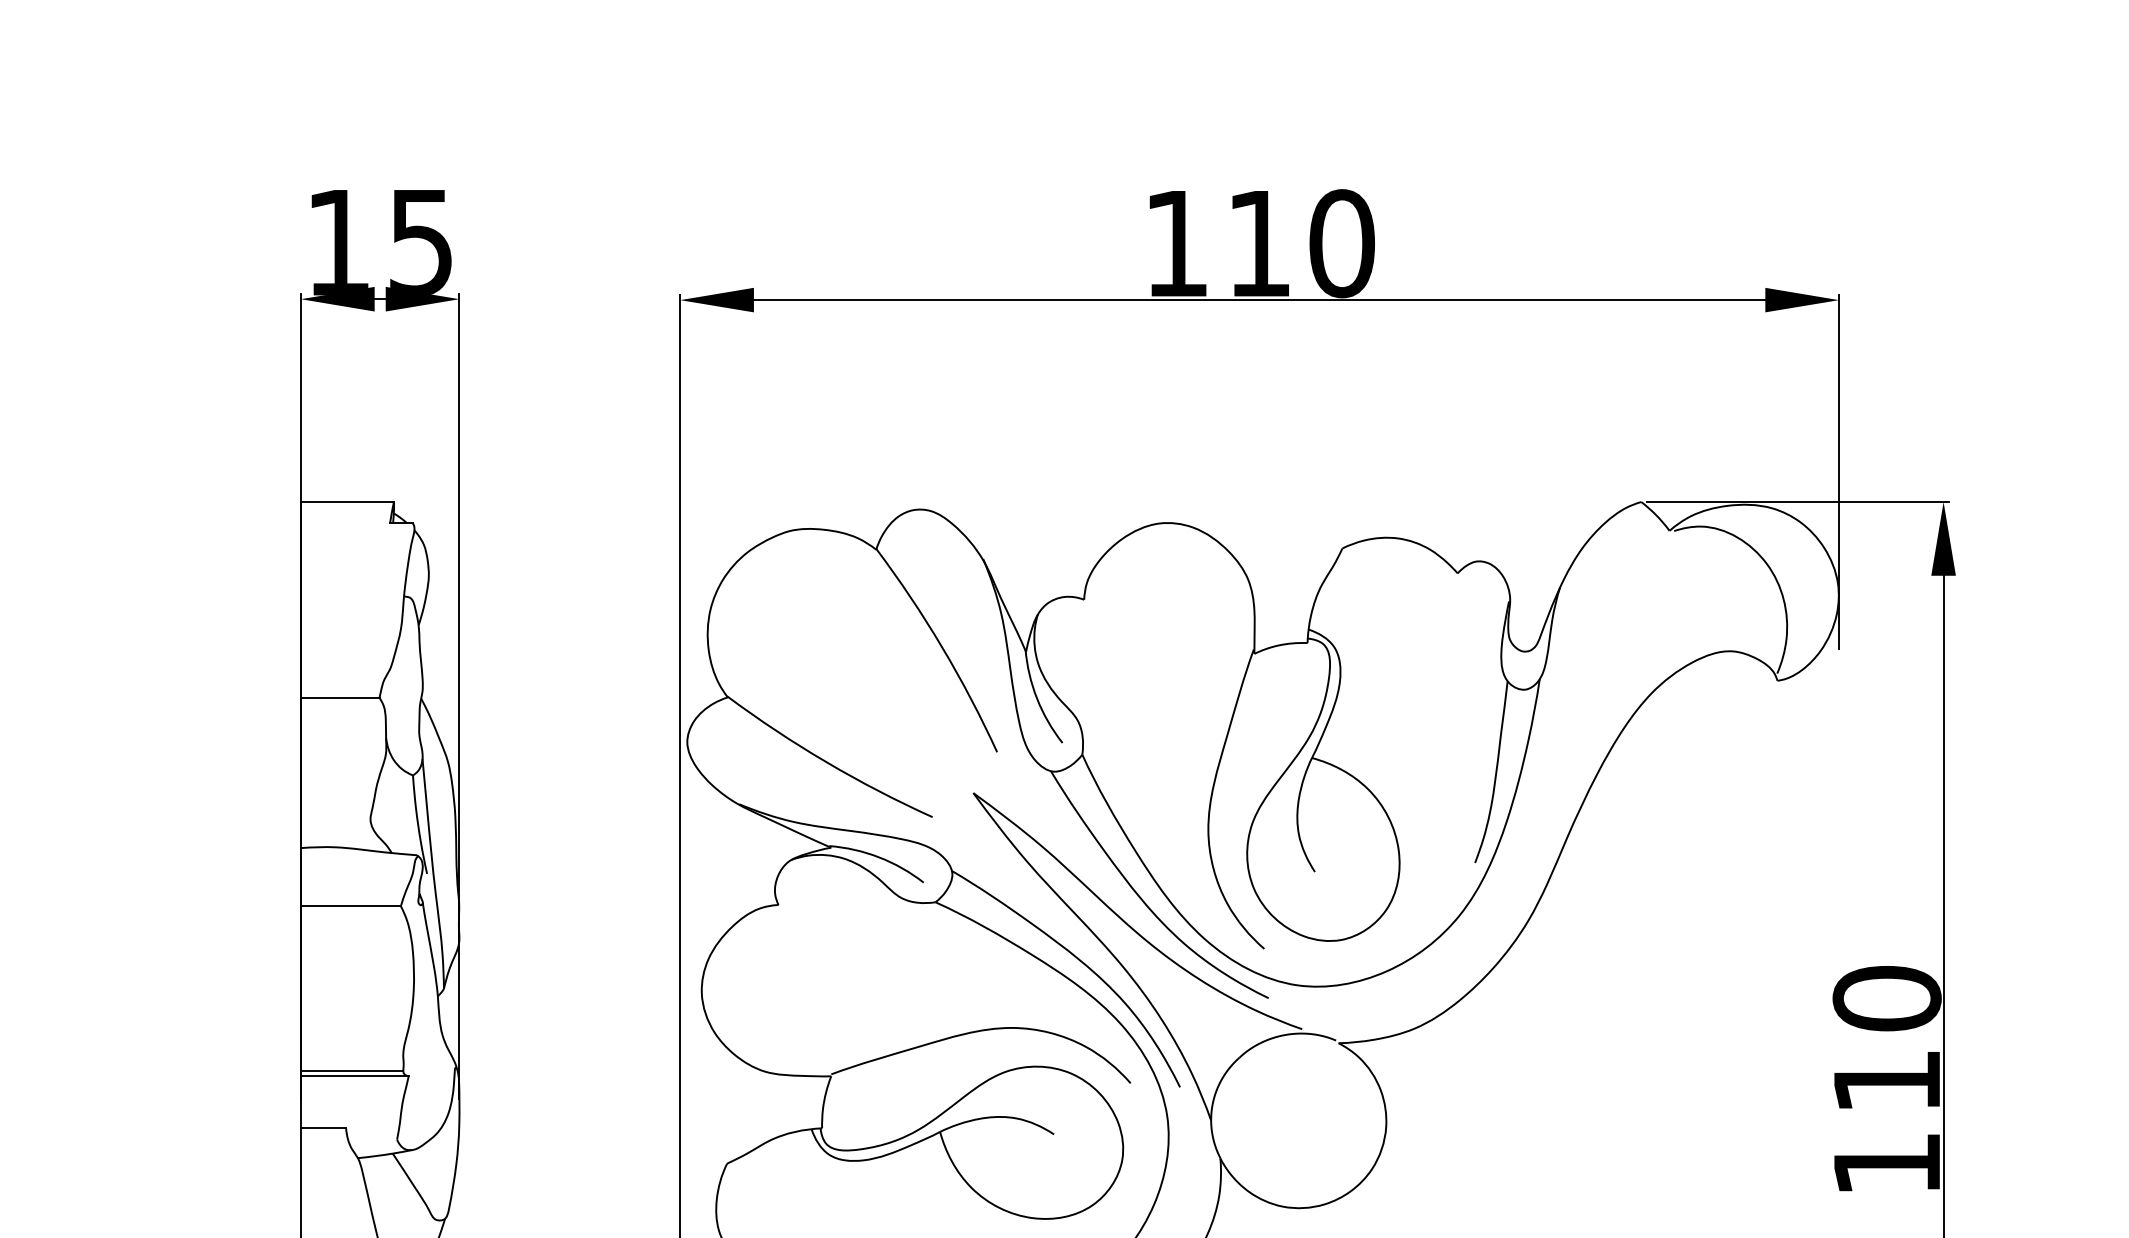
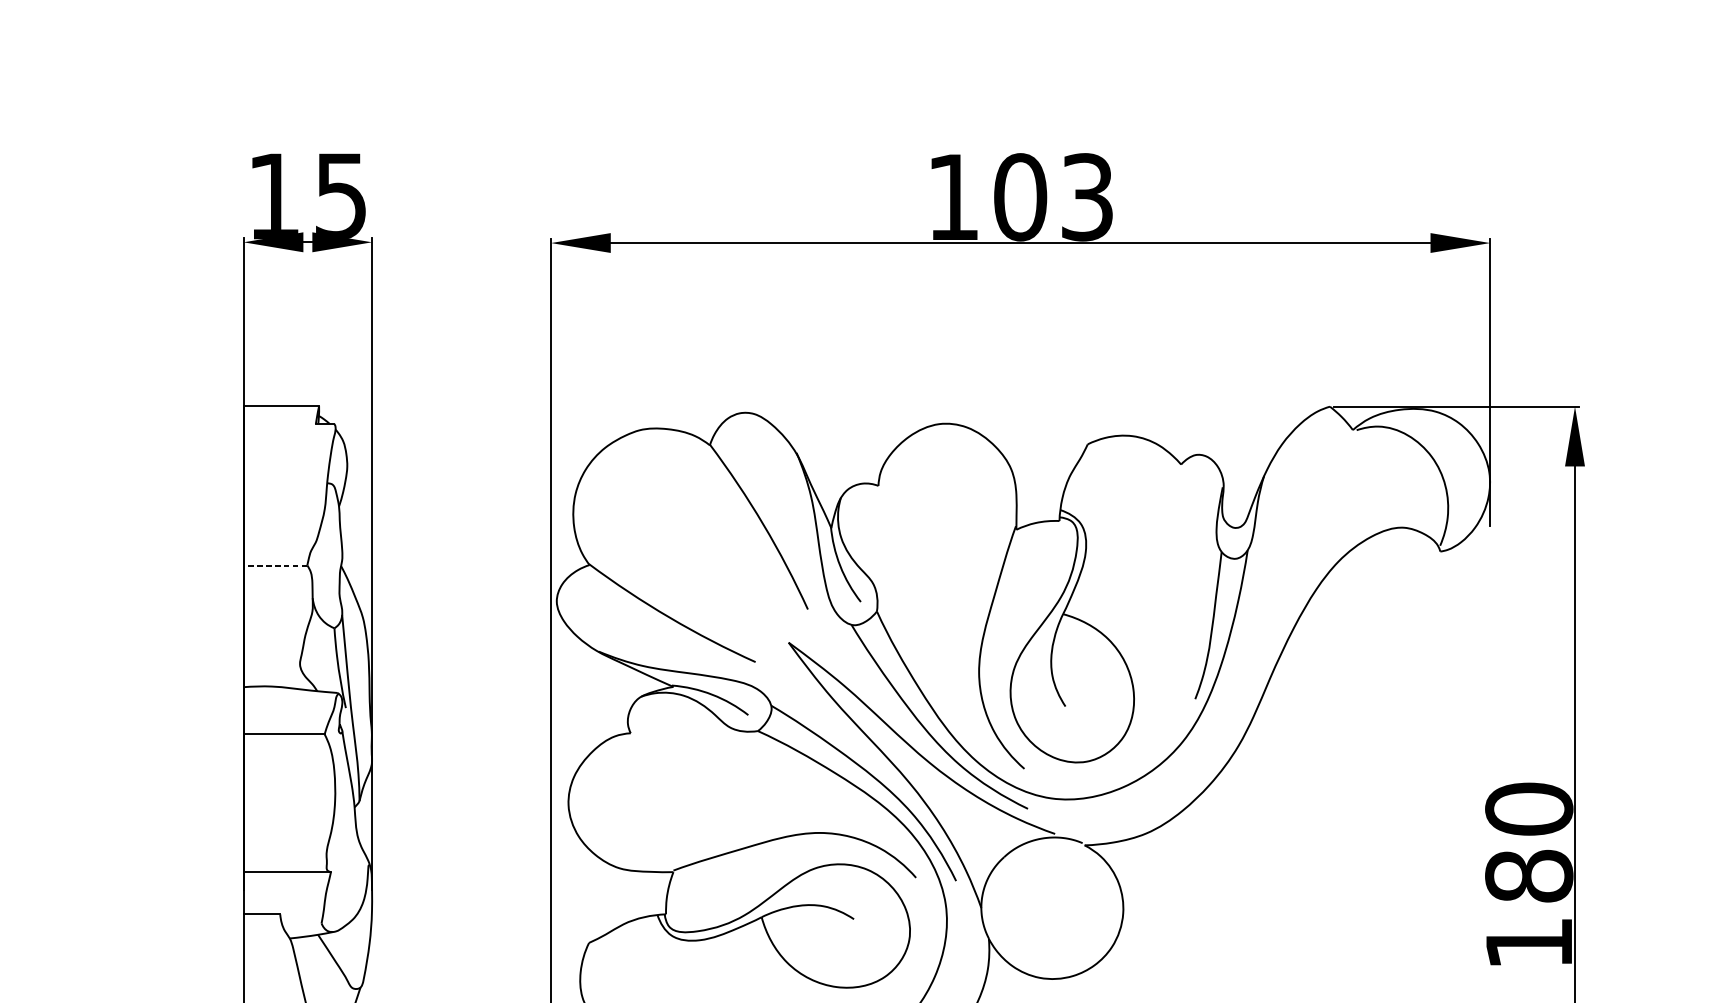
text: (1300, 243) -> (1053, 197), 110 -> 103
line: (339, 697) -> (274, 565), solid -> dashed
line: (351, 1071) -> (284, 868), removed
text: (1886, 1080) -> (1528, 875), 110 -> 180

